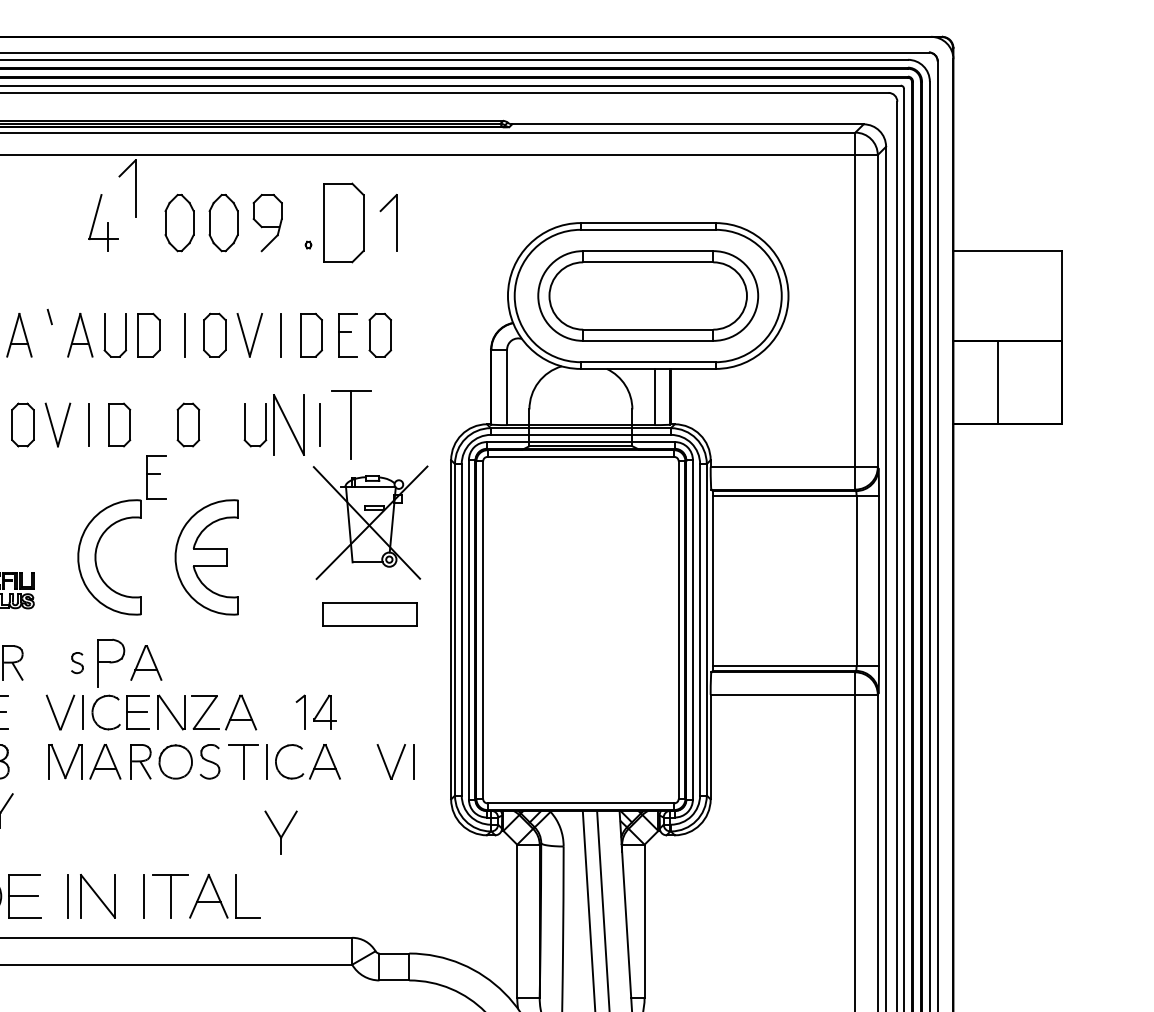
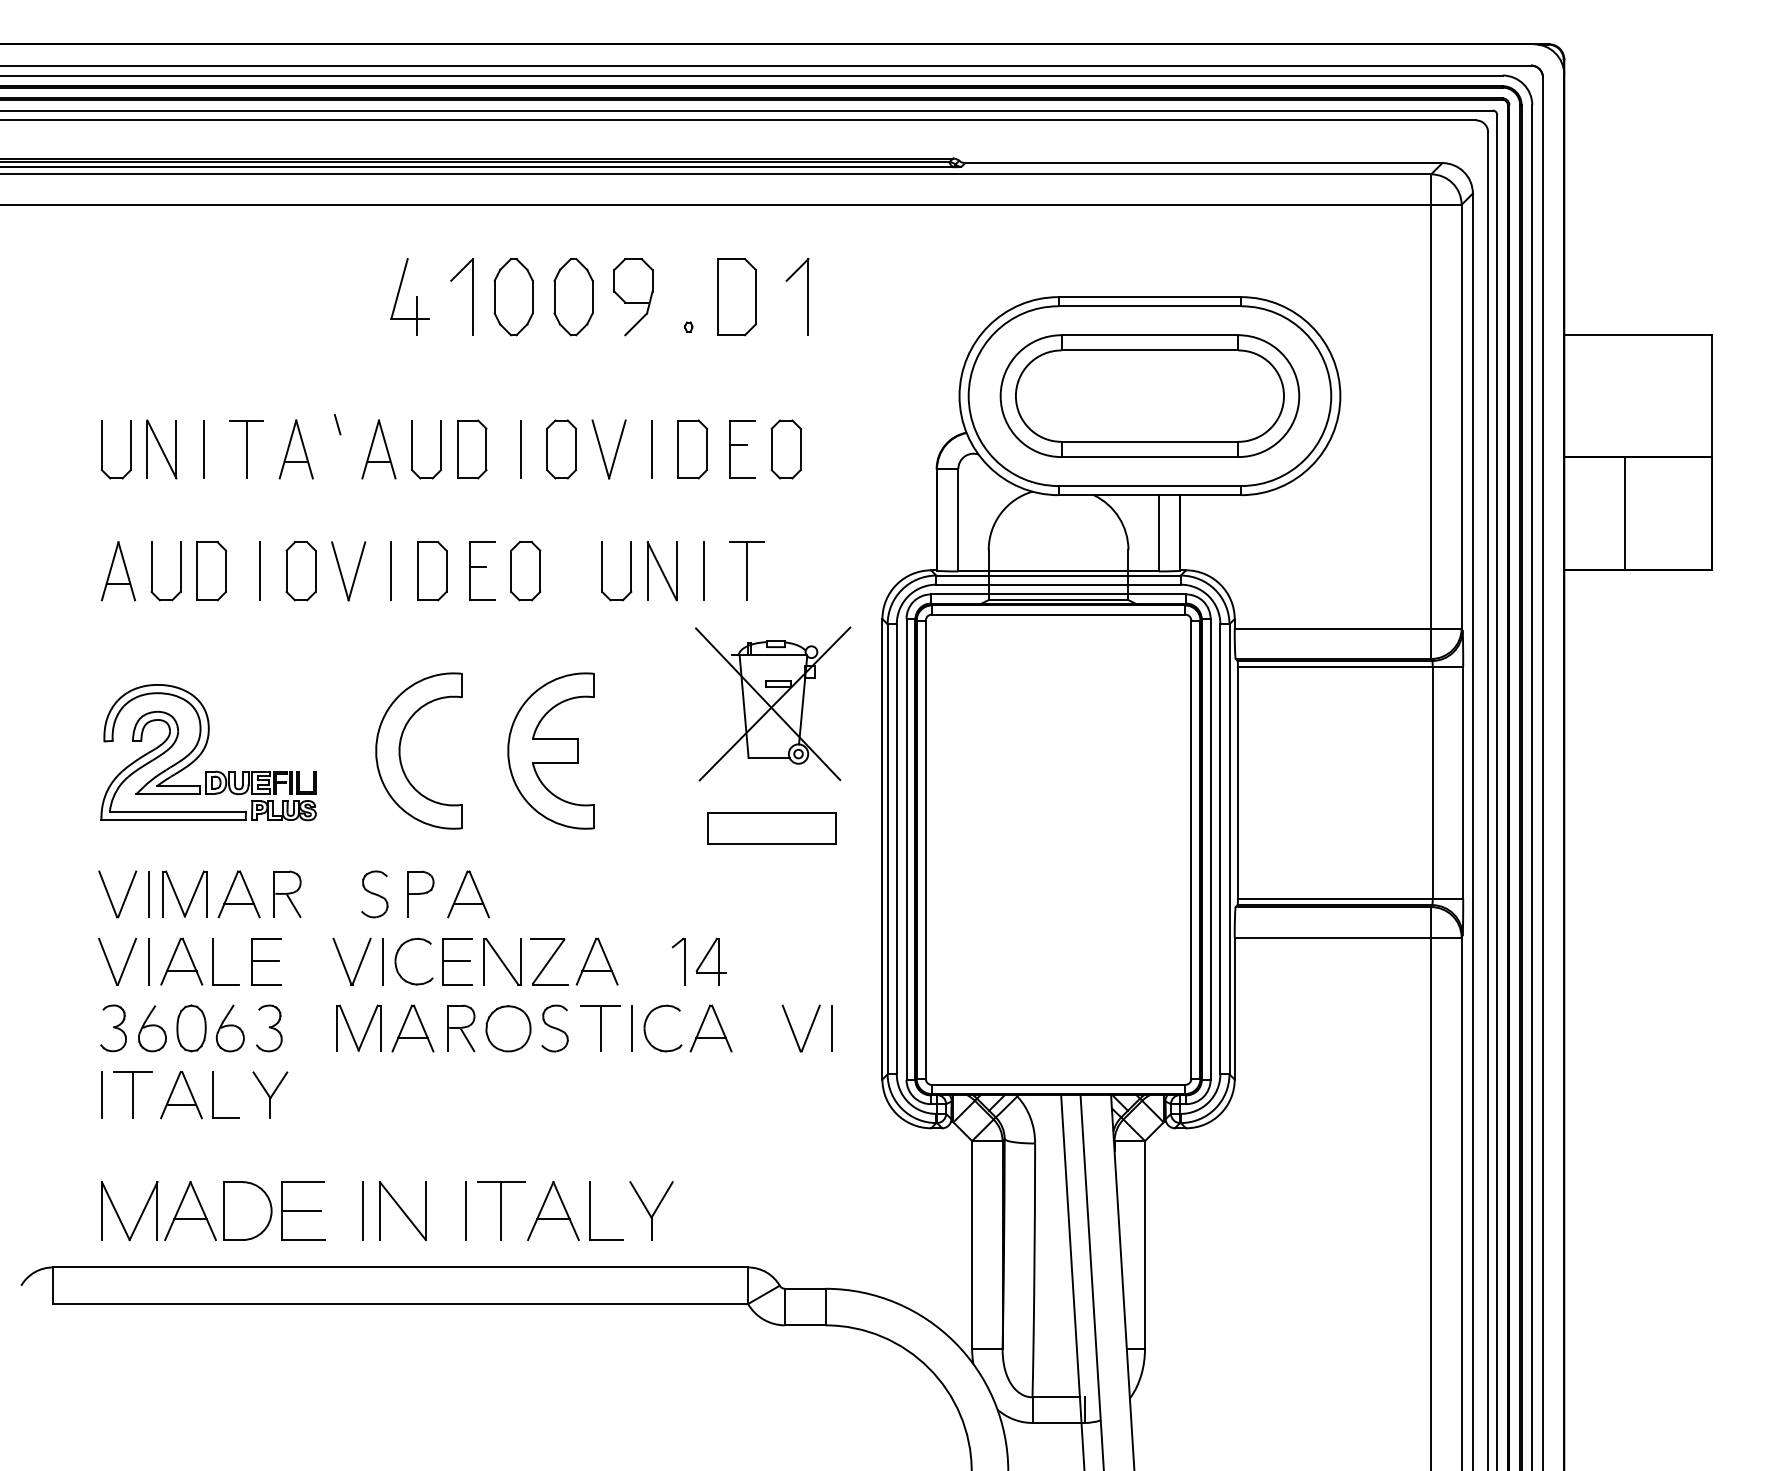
part: (135, 187) -> (472, 296), moved
part: (343, 223) -> (736, 297), size x0.71
part: (351, 424) -> (746, 570), size x0.62
part: (288, 425) -> (661, 571), size x0.71
part: (156, 476) -> (482, 570), moved
part: (110, 662) -> (420, 893), size x0.71
part: (77, 663) -> (374, 894), size x1.67
part: (281, 832) -> (651, 1210), moved

